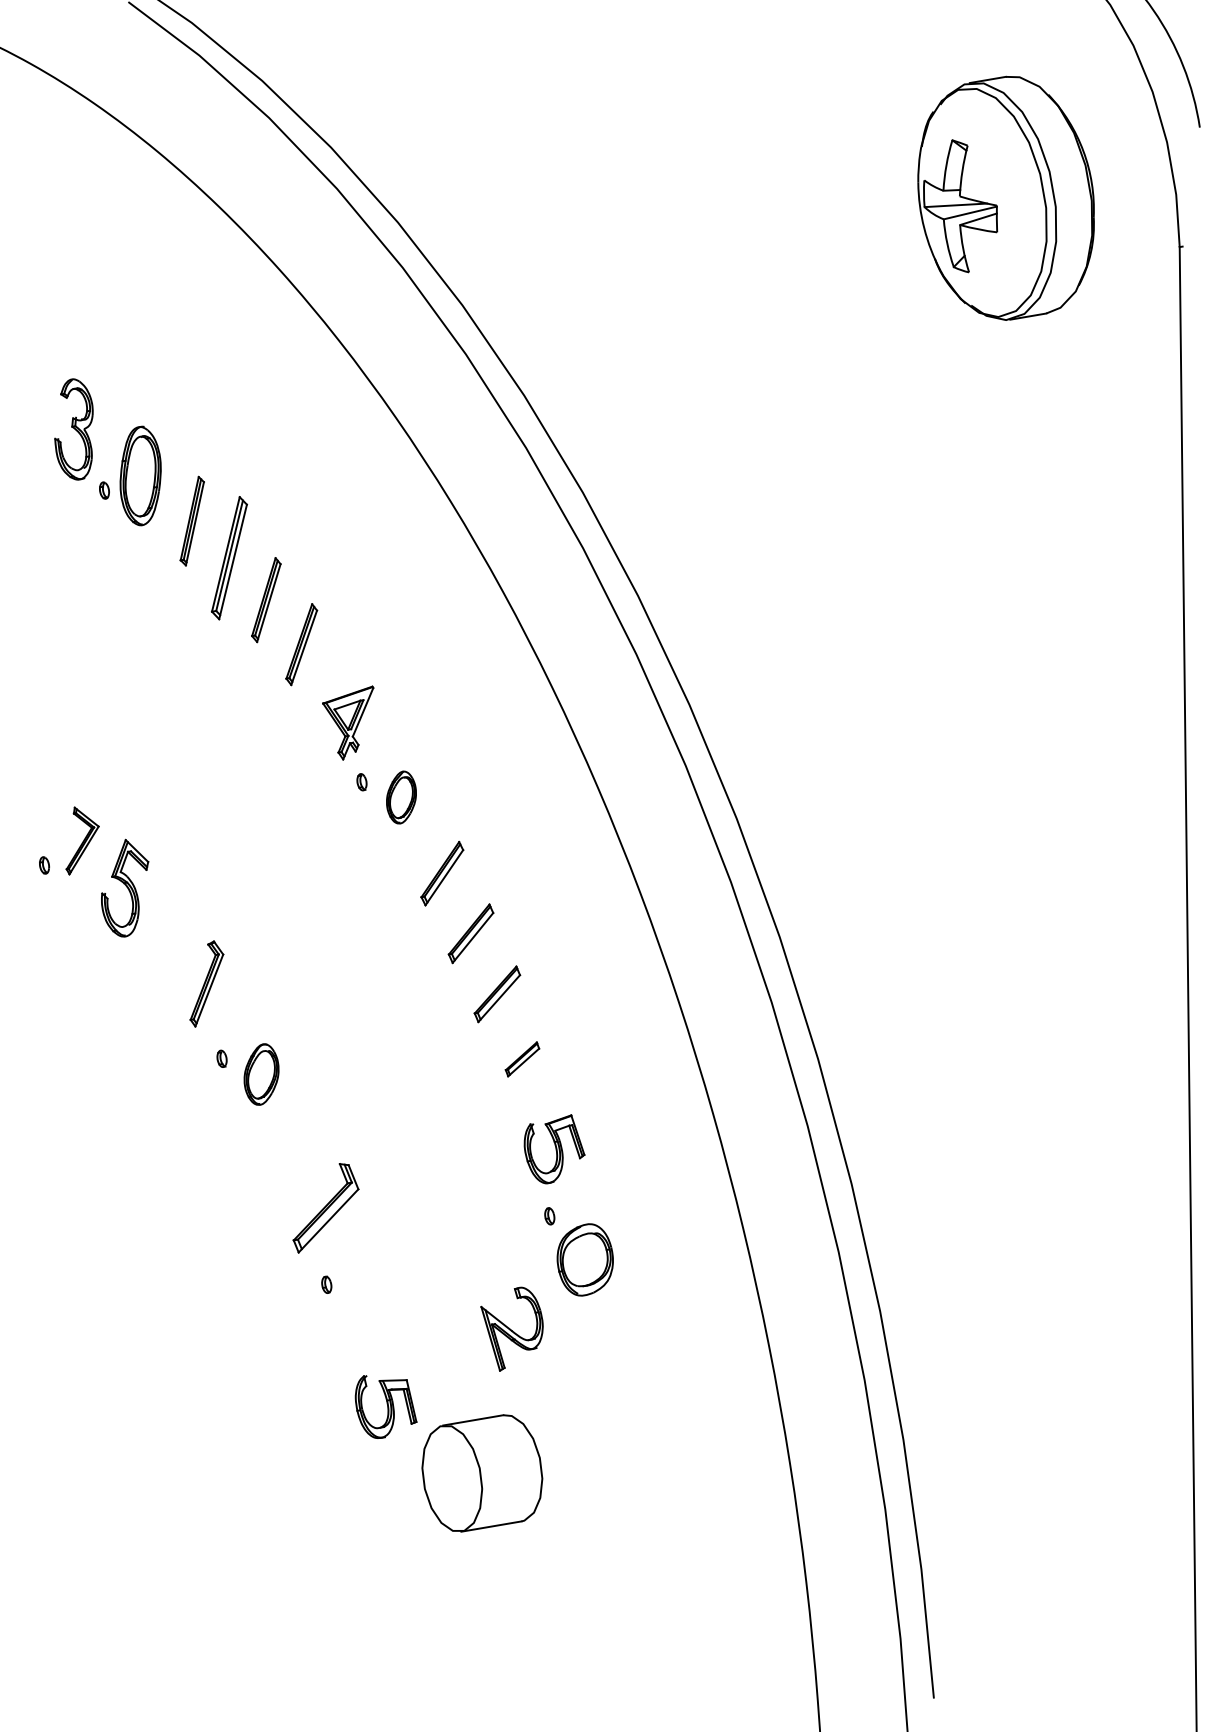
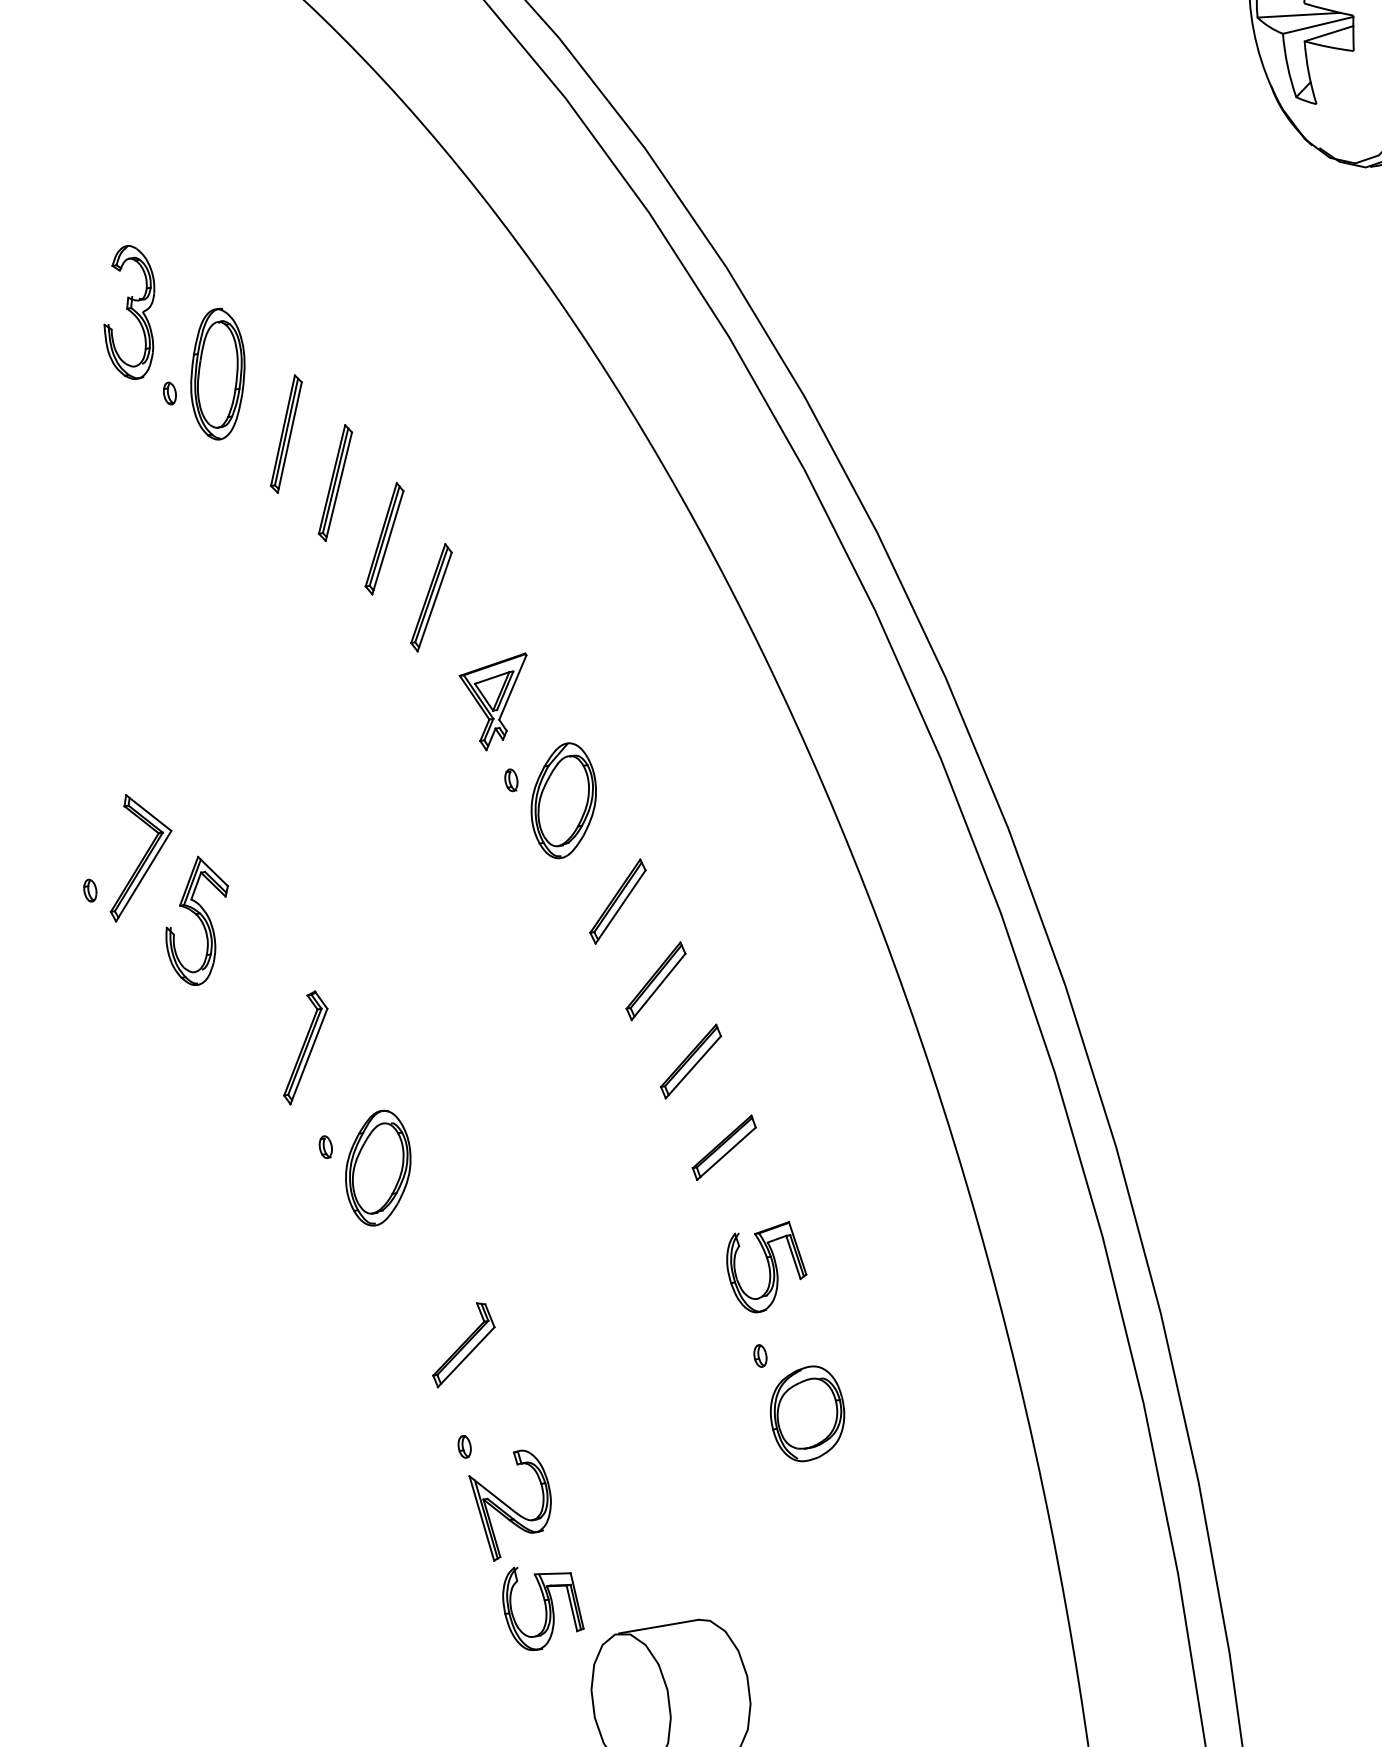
part: (228, 557) -> (334, 482), size x0.71
part: (401, 797) -> (563, 800), size x1.67
part: (82, 840) -> (140, 857), size x1.43
part: (522, 1059) -> (724, 1148), size x1.43
part: (261, 1074) -> (378, 1167), size x1.43
part: (326, 1207) -> (464, 1344), size x0.71
part: (511, 1328) -> (509, 1504), moved

